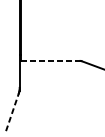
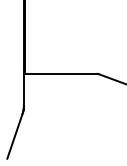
line: (50, 60) -> (61, 73), dashed -> solid
line: (12, 111) -> (15, 134), dashed -> solid

